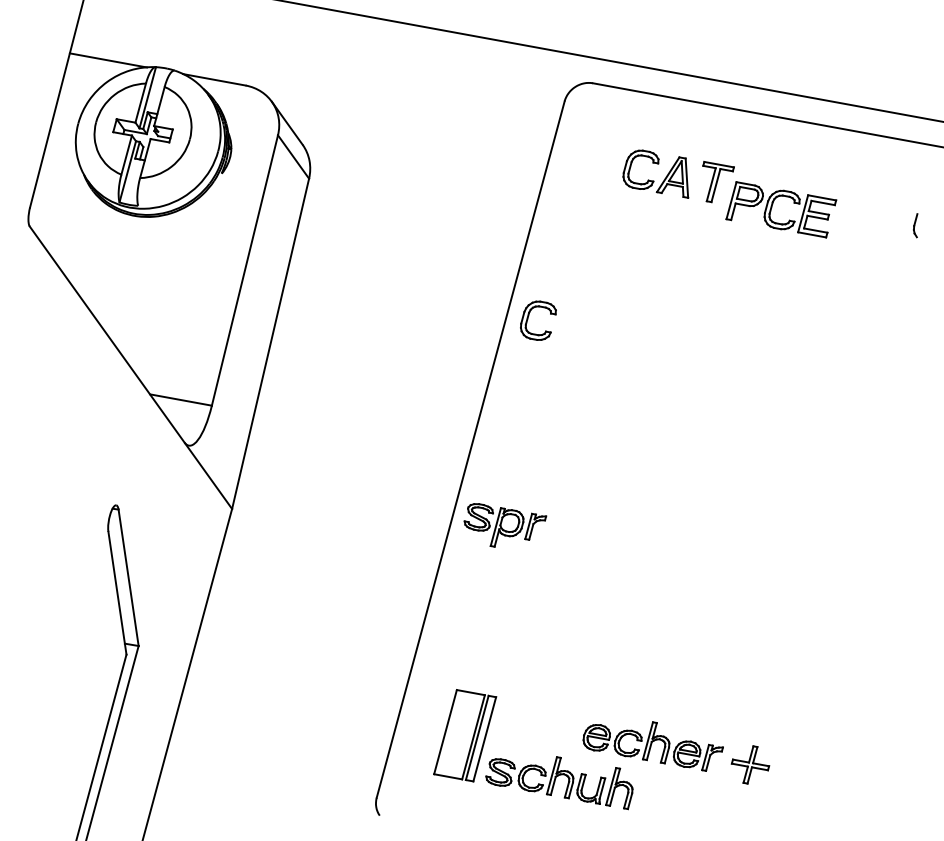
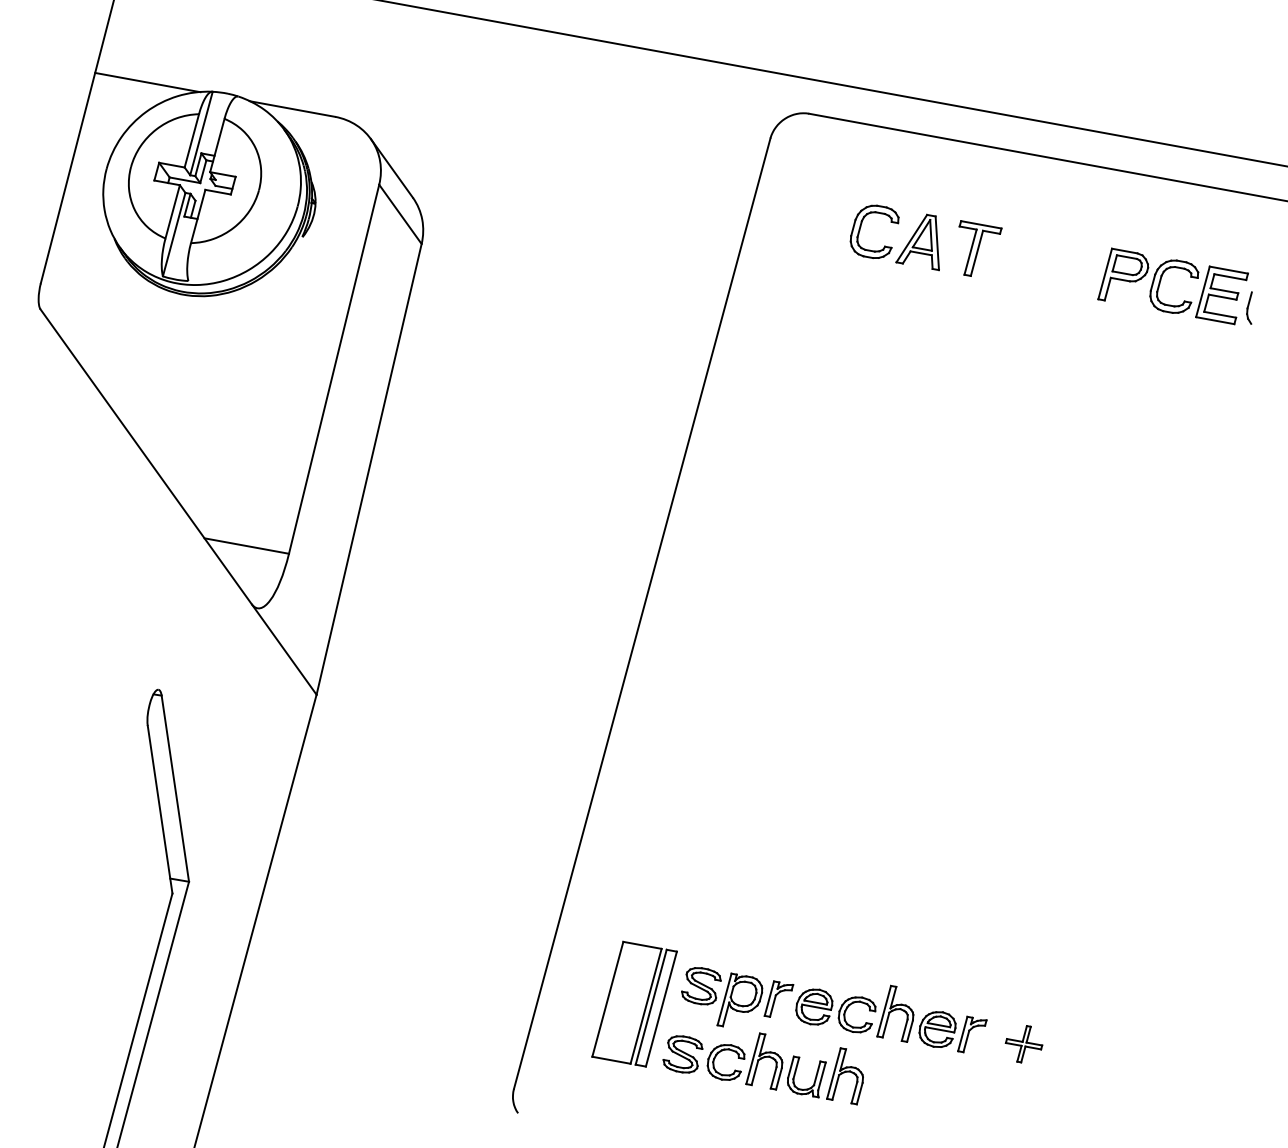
part: (772, 208) -> (1160, 284), moved
part: (528, 317) -> (721, 433), removed
part: (505, 525) -> (737, 997), moved
part: (750, 765) -> (1023, 1044), size x0.71

